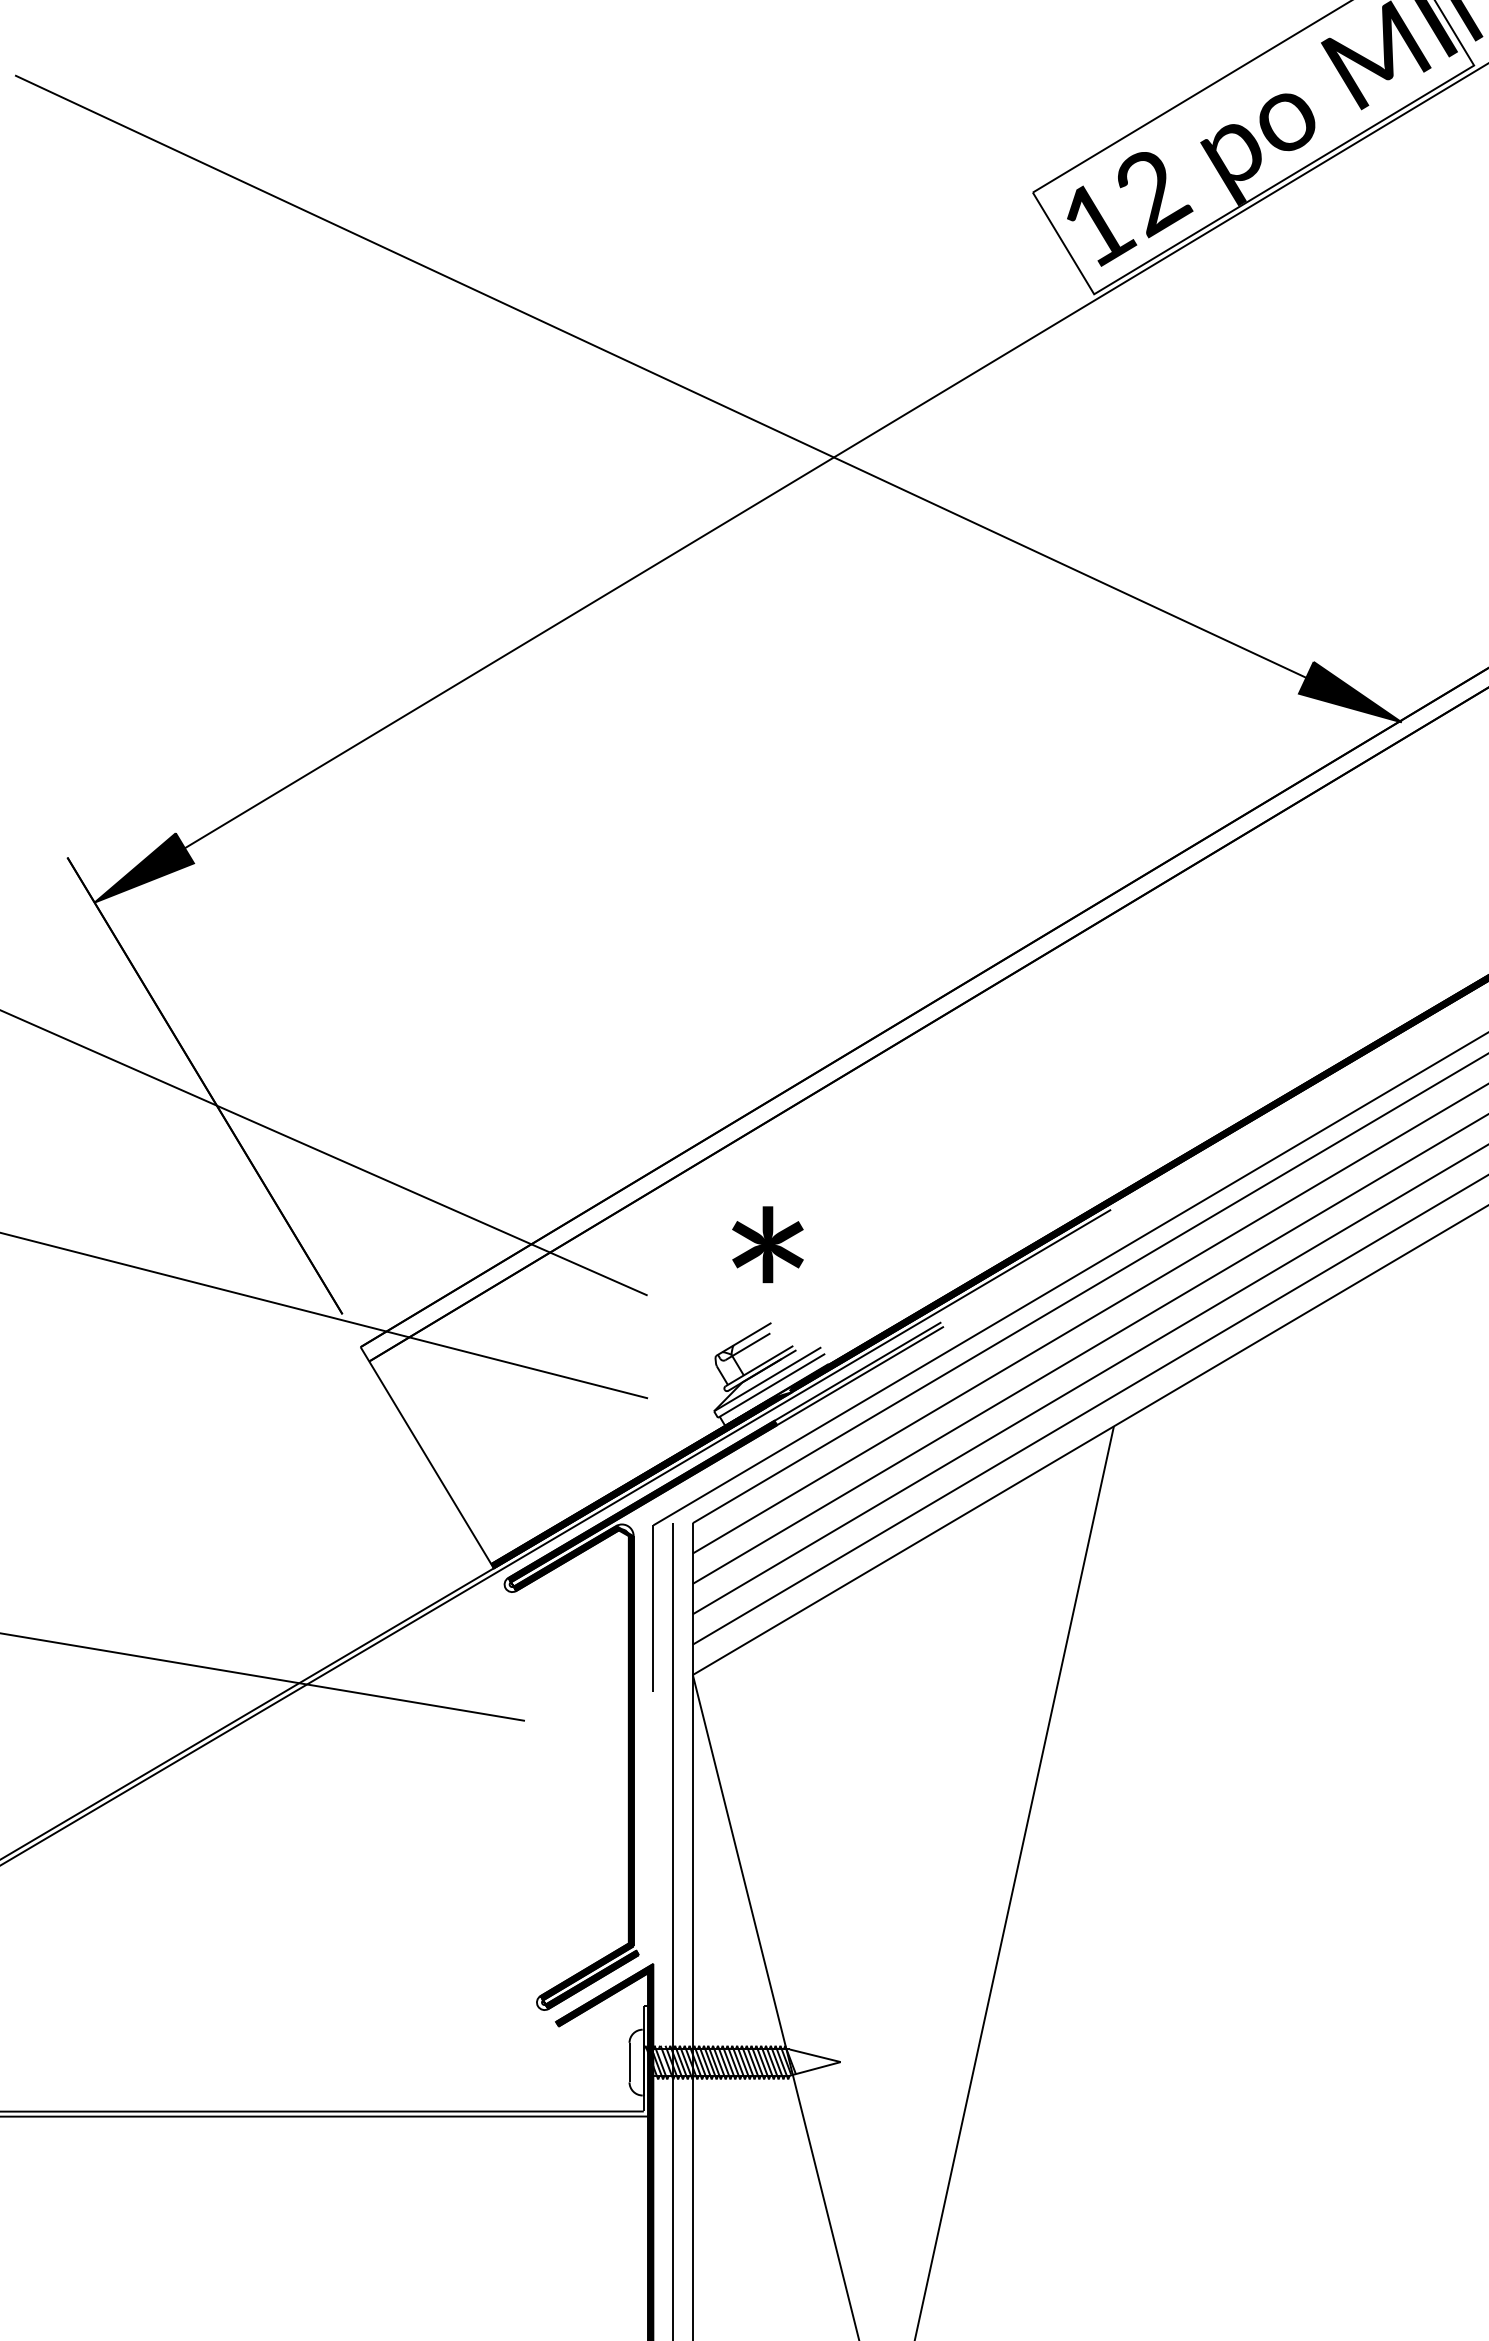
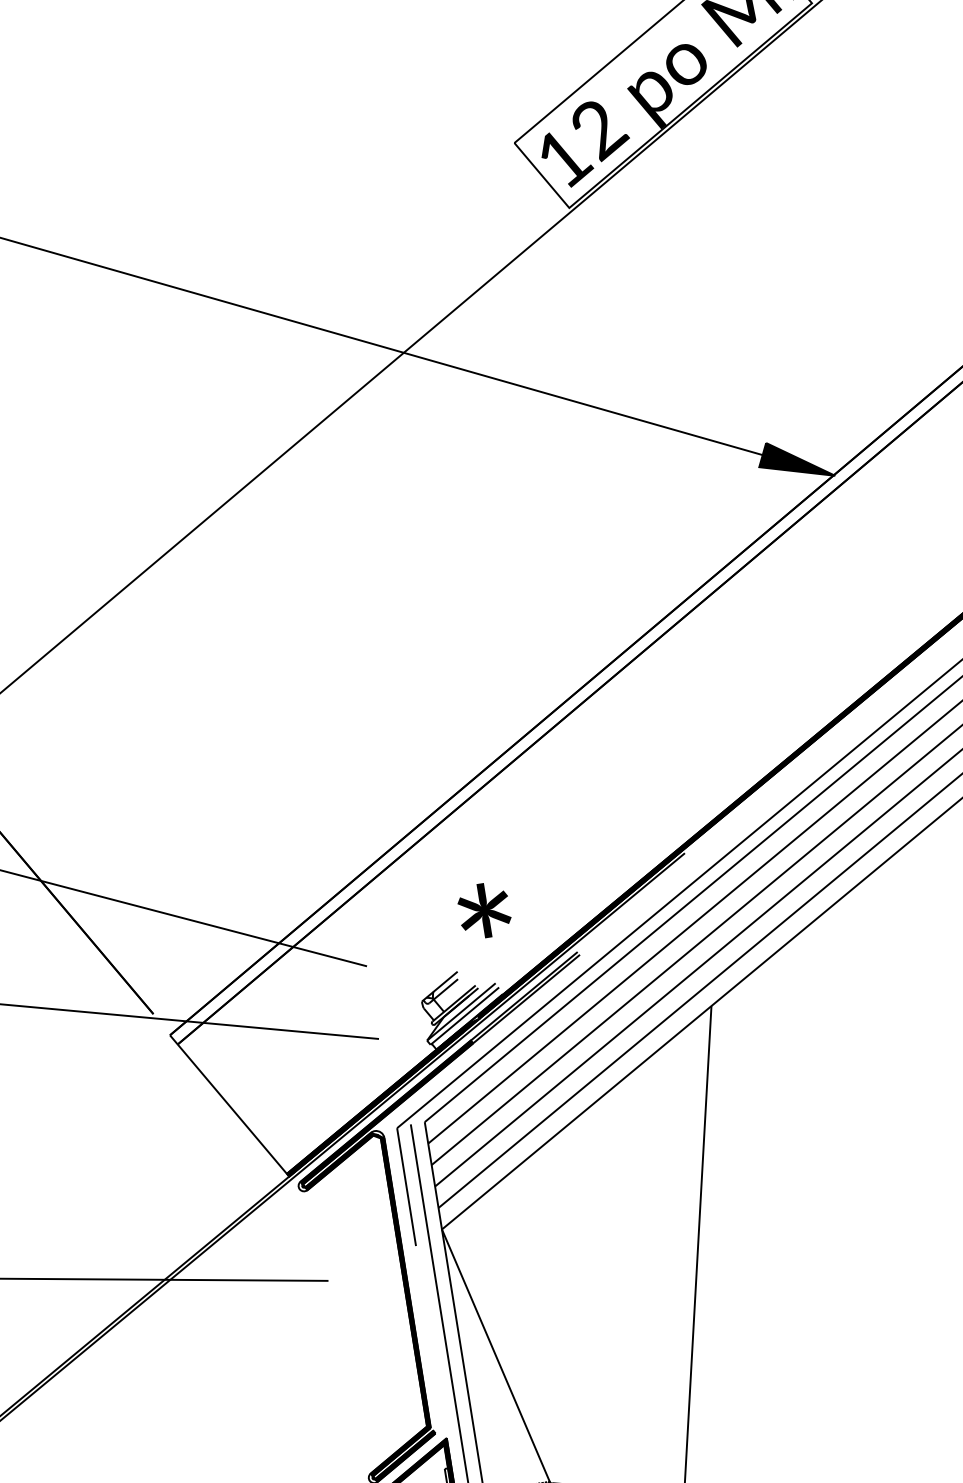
text: (767, 1244) -> (484, 910), moved

